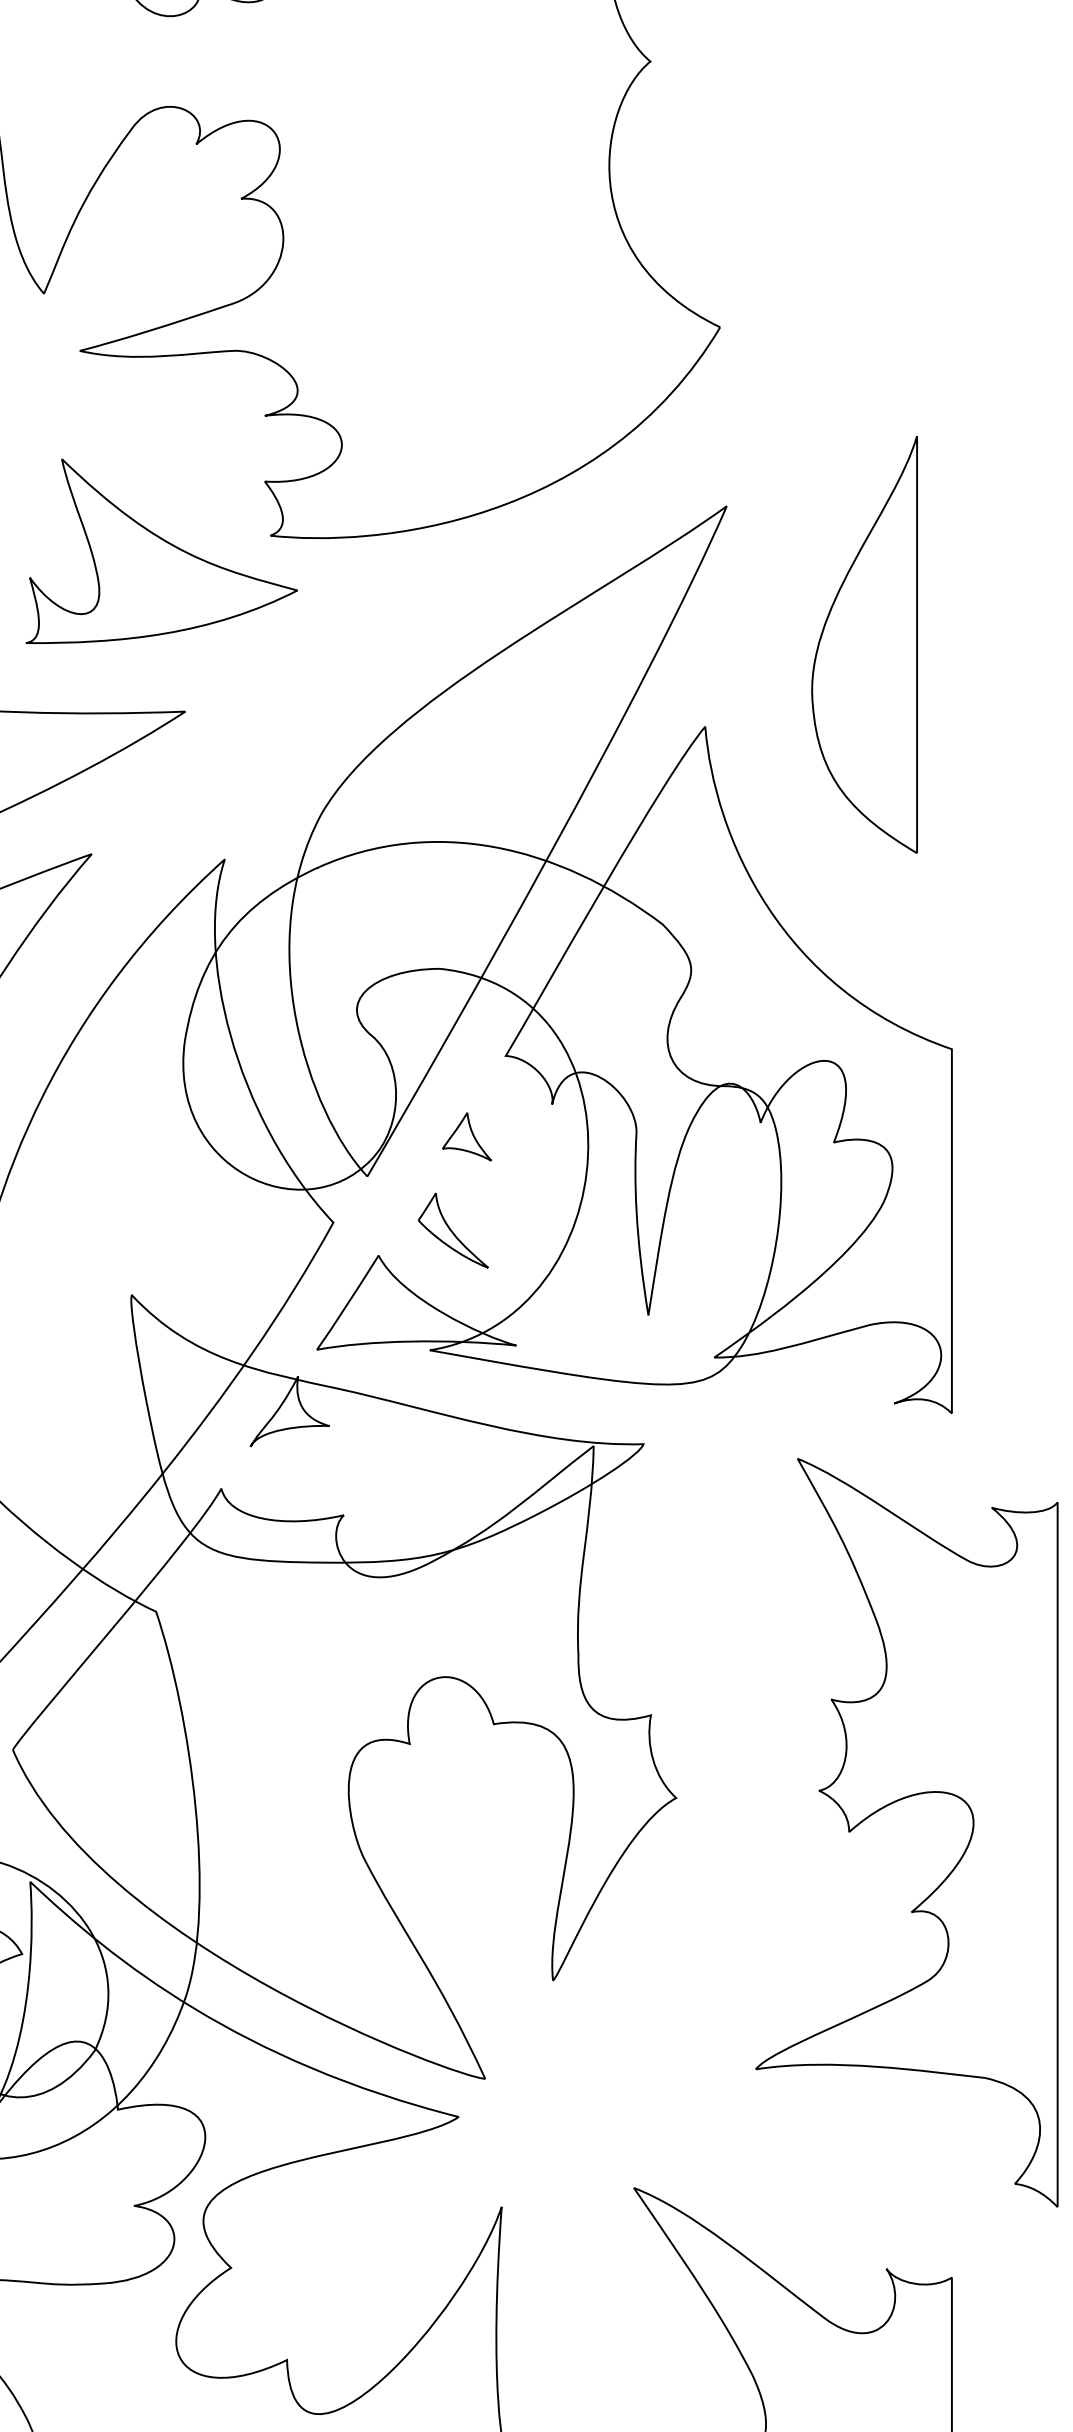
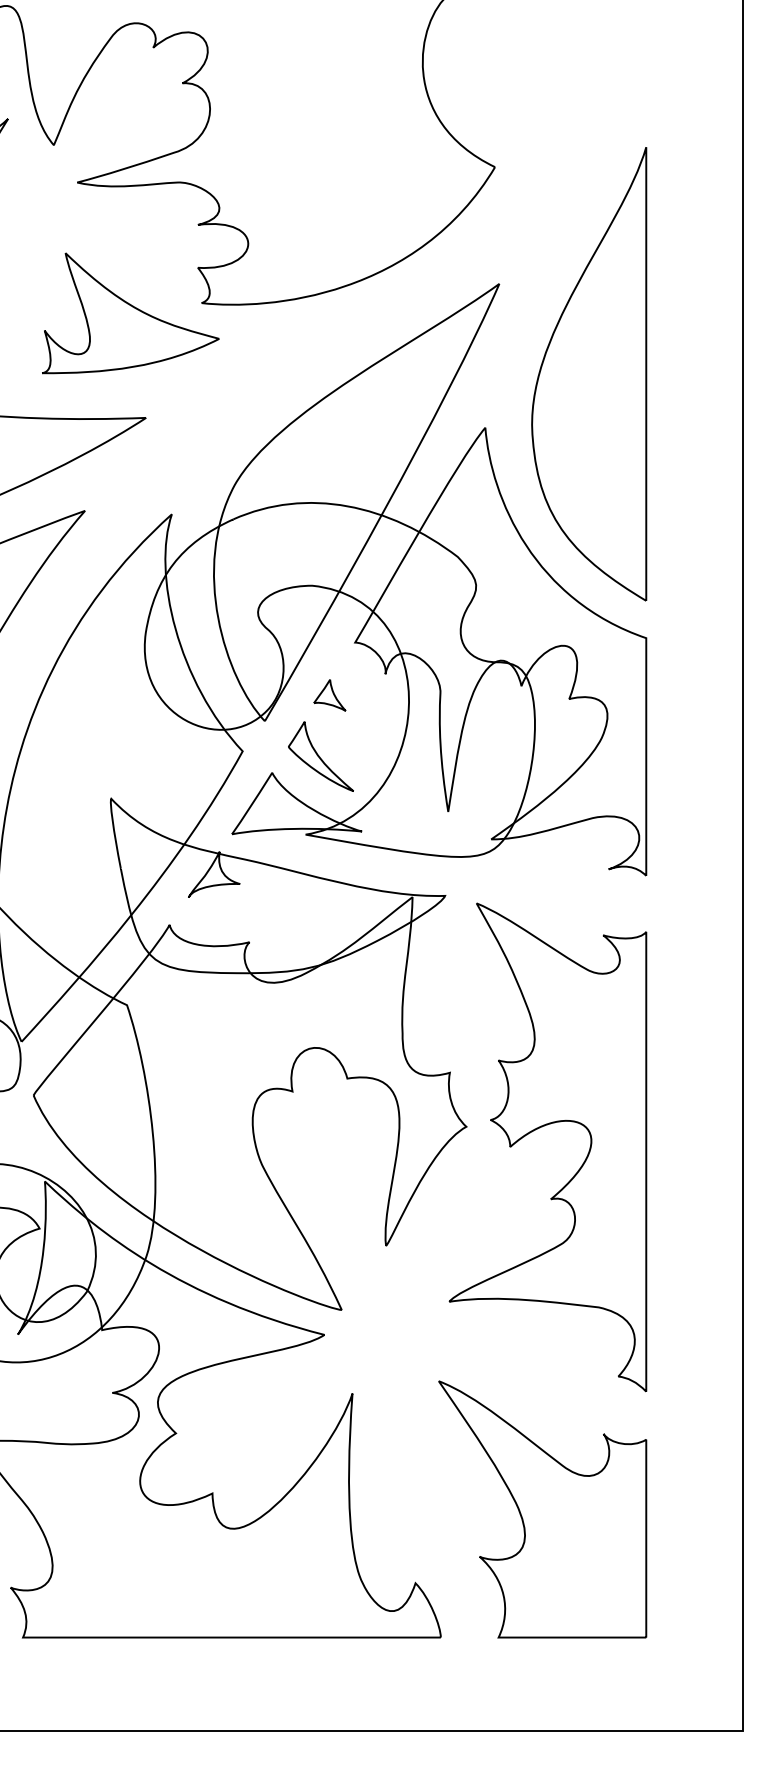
part: (864, 645) -> (589, 374), size x1.67
part: (452, 1230) -> (320, 756), size x1.43
part: (890, 1805) -> (537, 1129), moved

